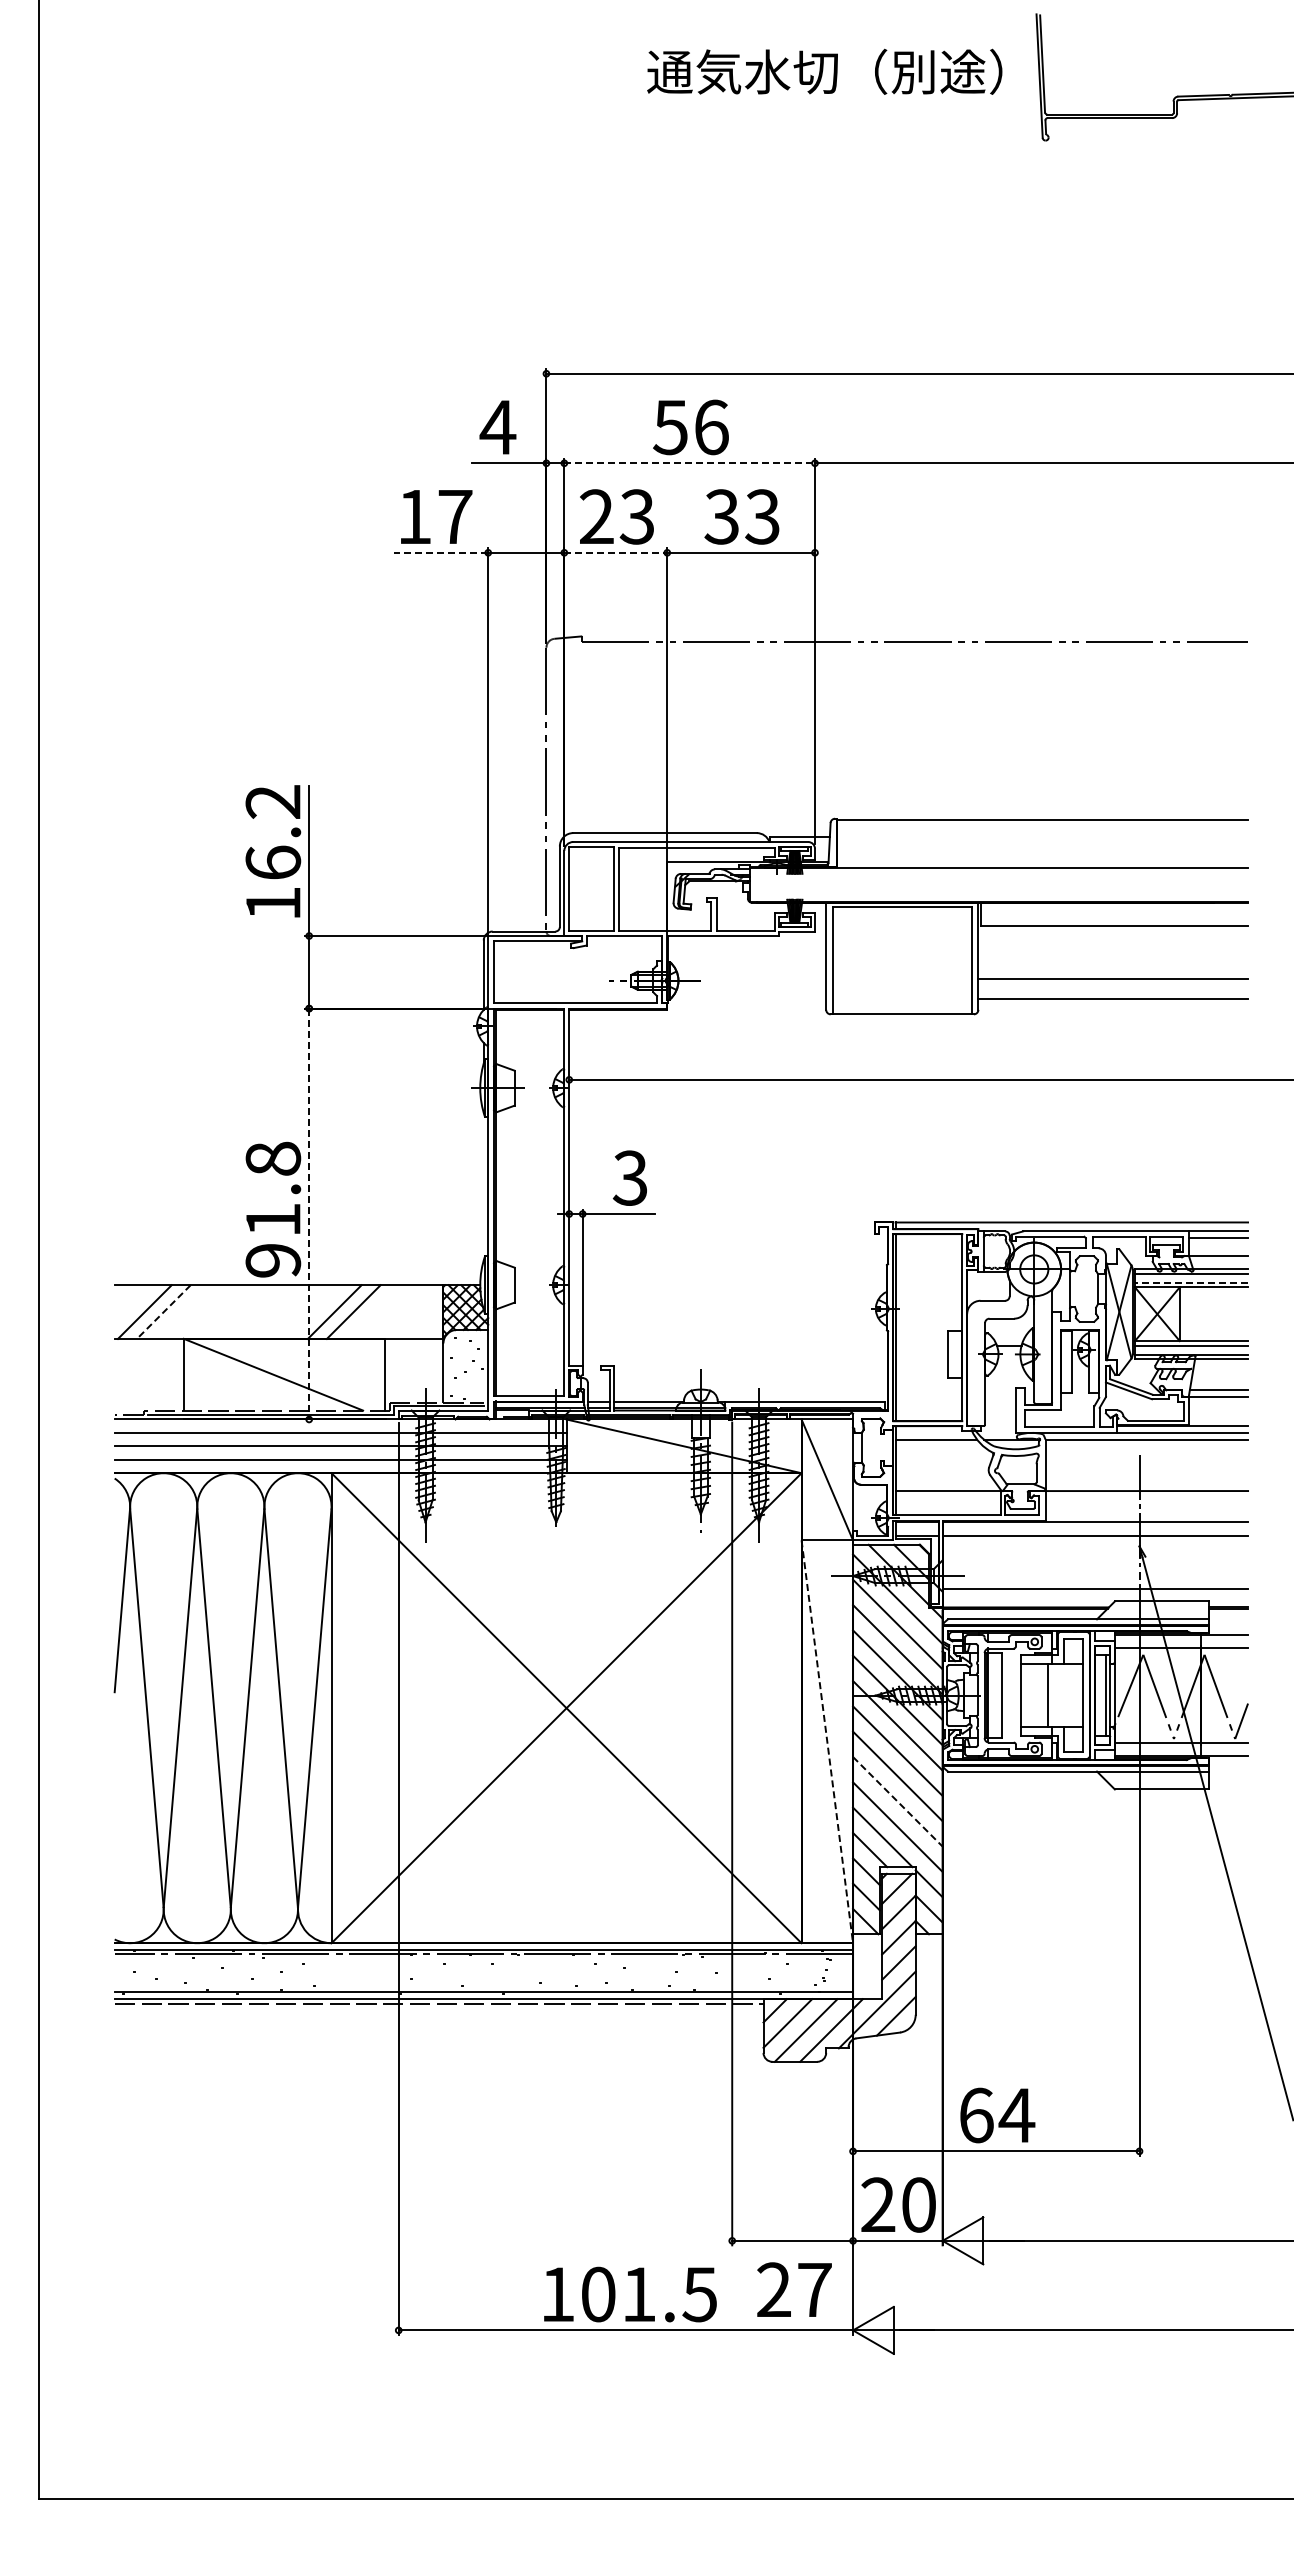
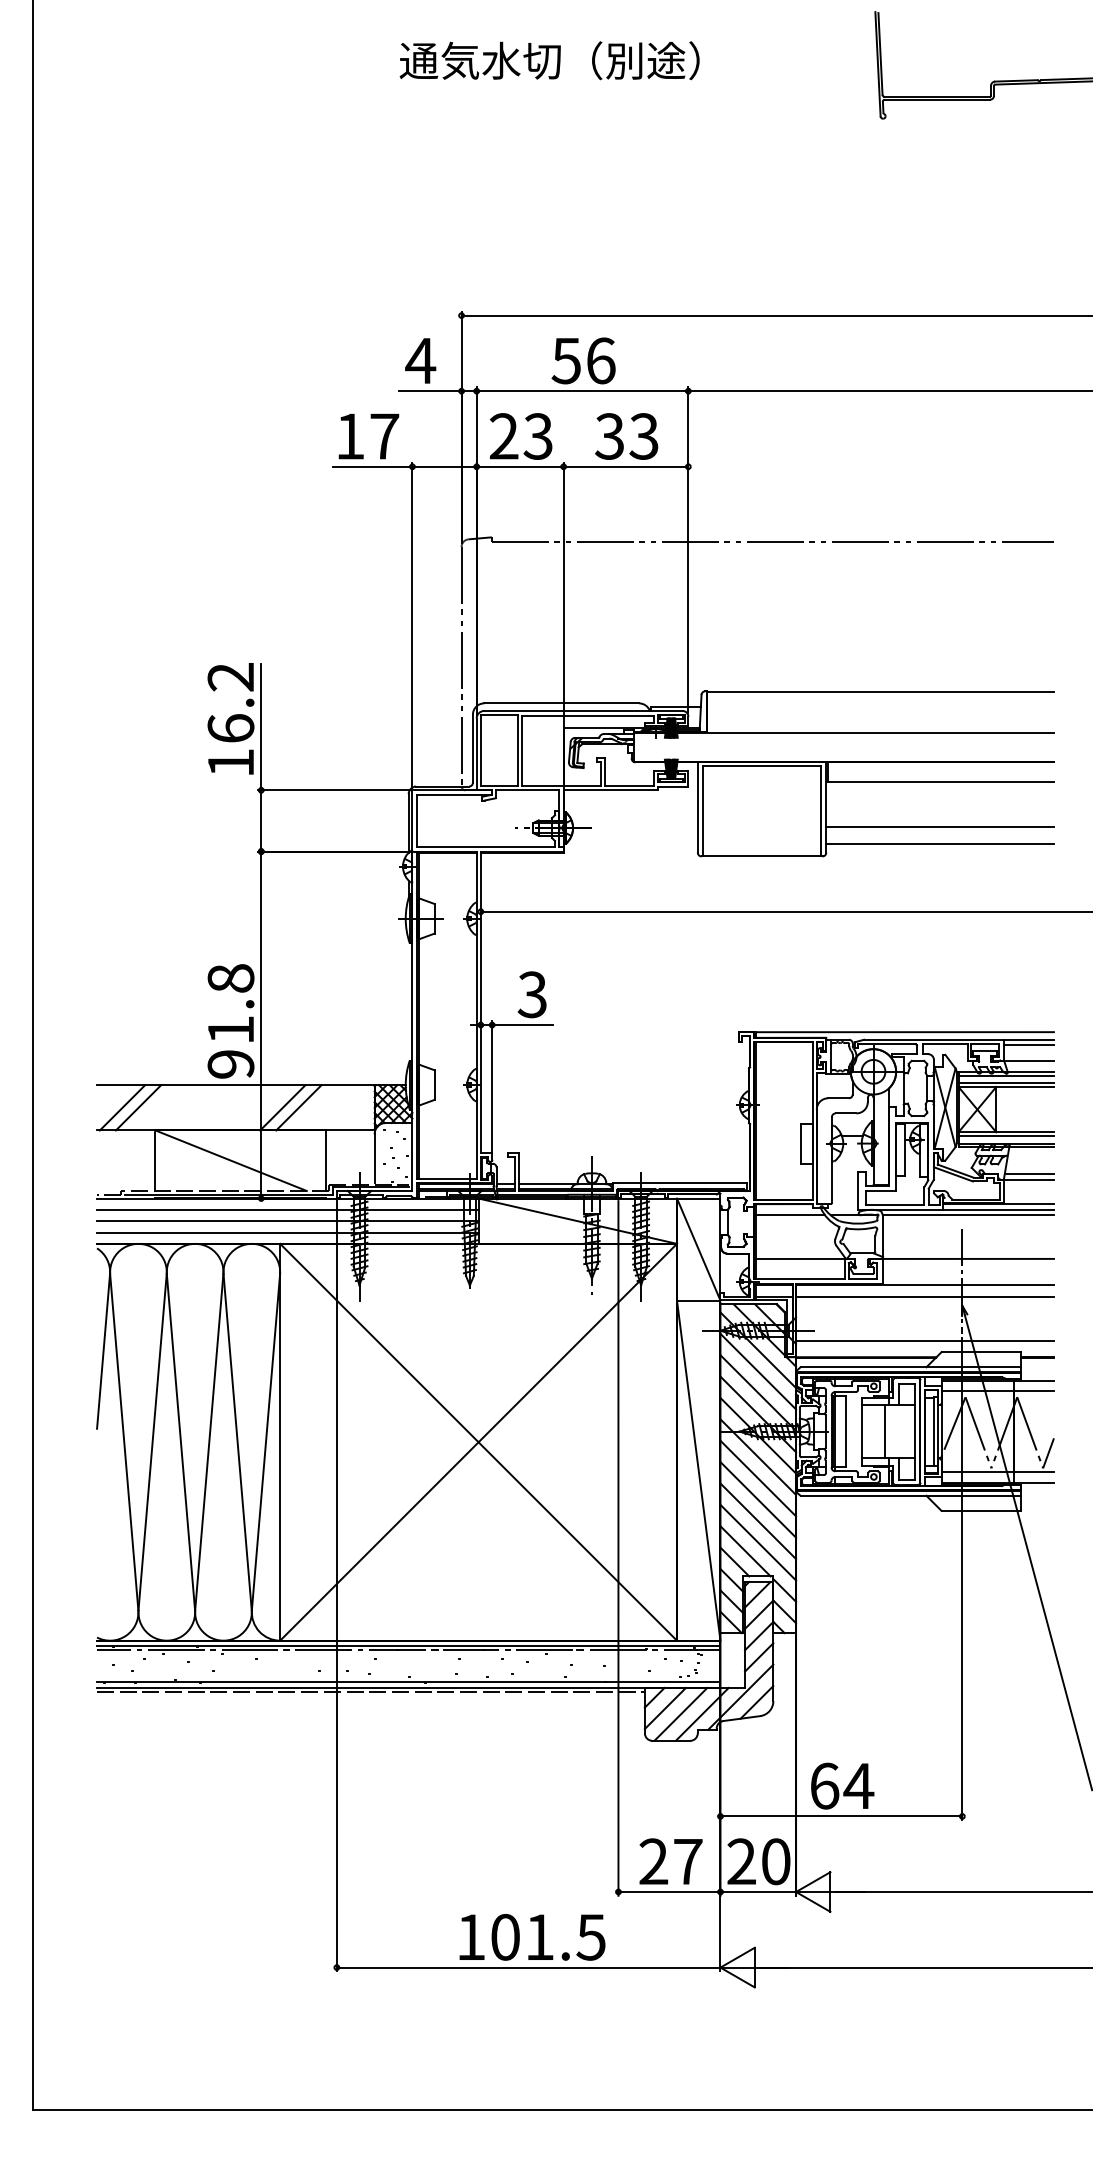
text: (824, 71) -> (549, 60), moved
line: (690, 463) -> (583, 391), dashed -> solid
line: (440, 552) -> (372, 466), dashed -> solid
line: (616, 552) -> (520, 466), dashed -> solid
line: (309, 1214) -> (261, 1025), dashed -> solid
line: (1191, 1282) -> (1006, 1082), dashed -> solid
line: (163, 1312) -> (138, 1108), dashed -> solid
line: (827, 1742) -> (698, 1471), dashed -> solid
line: (898, 1802) -> (758, 1521), dashed -> solid
text: (794, 2289) -> (671, 1861), moved

